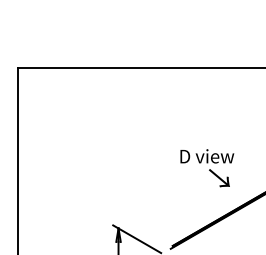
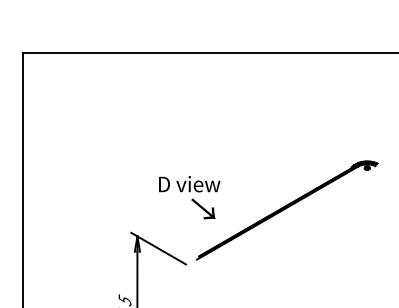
text: (207, 168) -> (189, 197), moved

